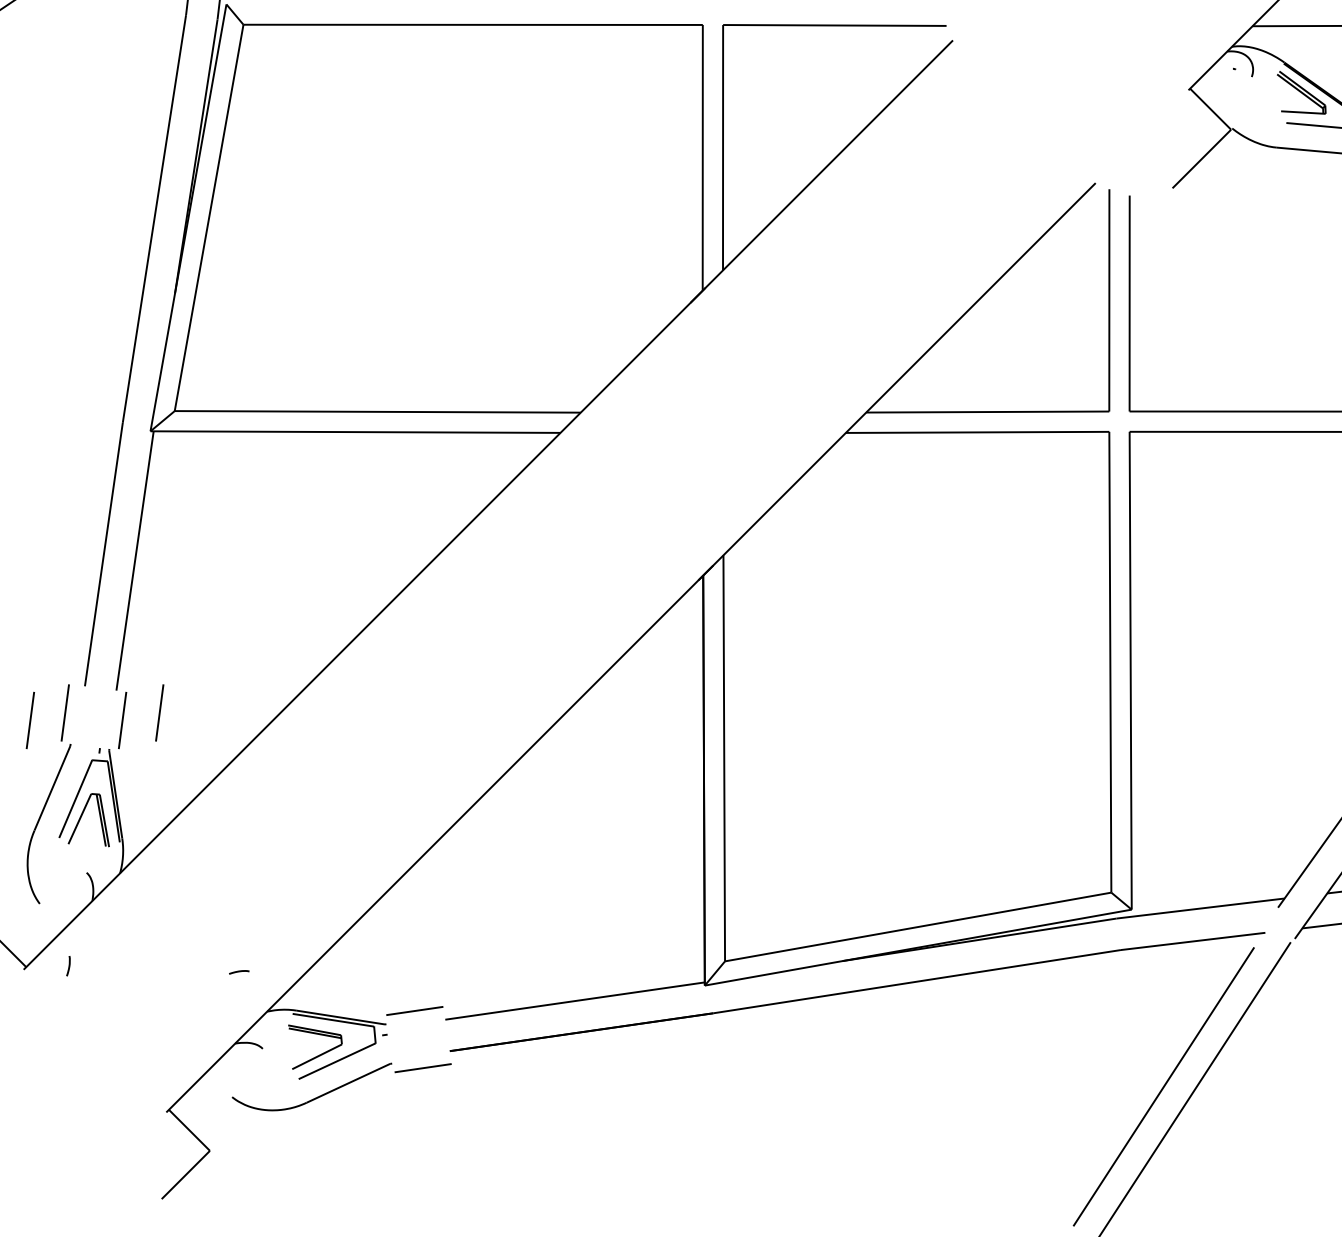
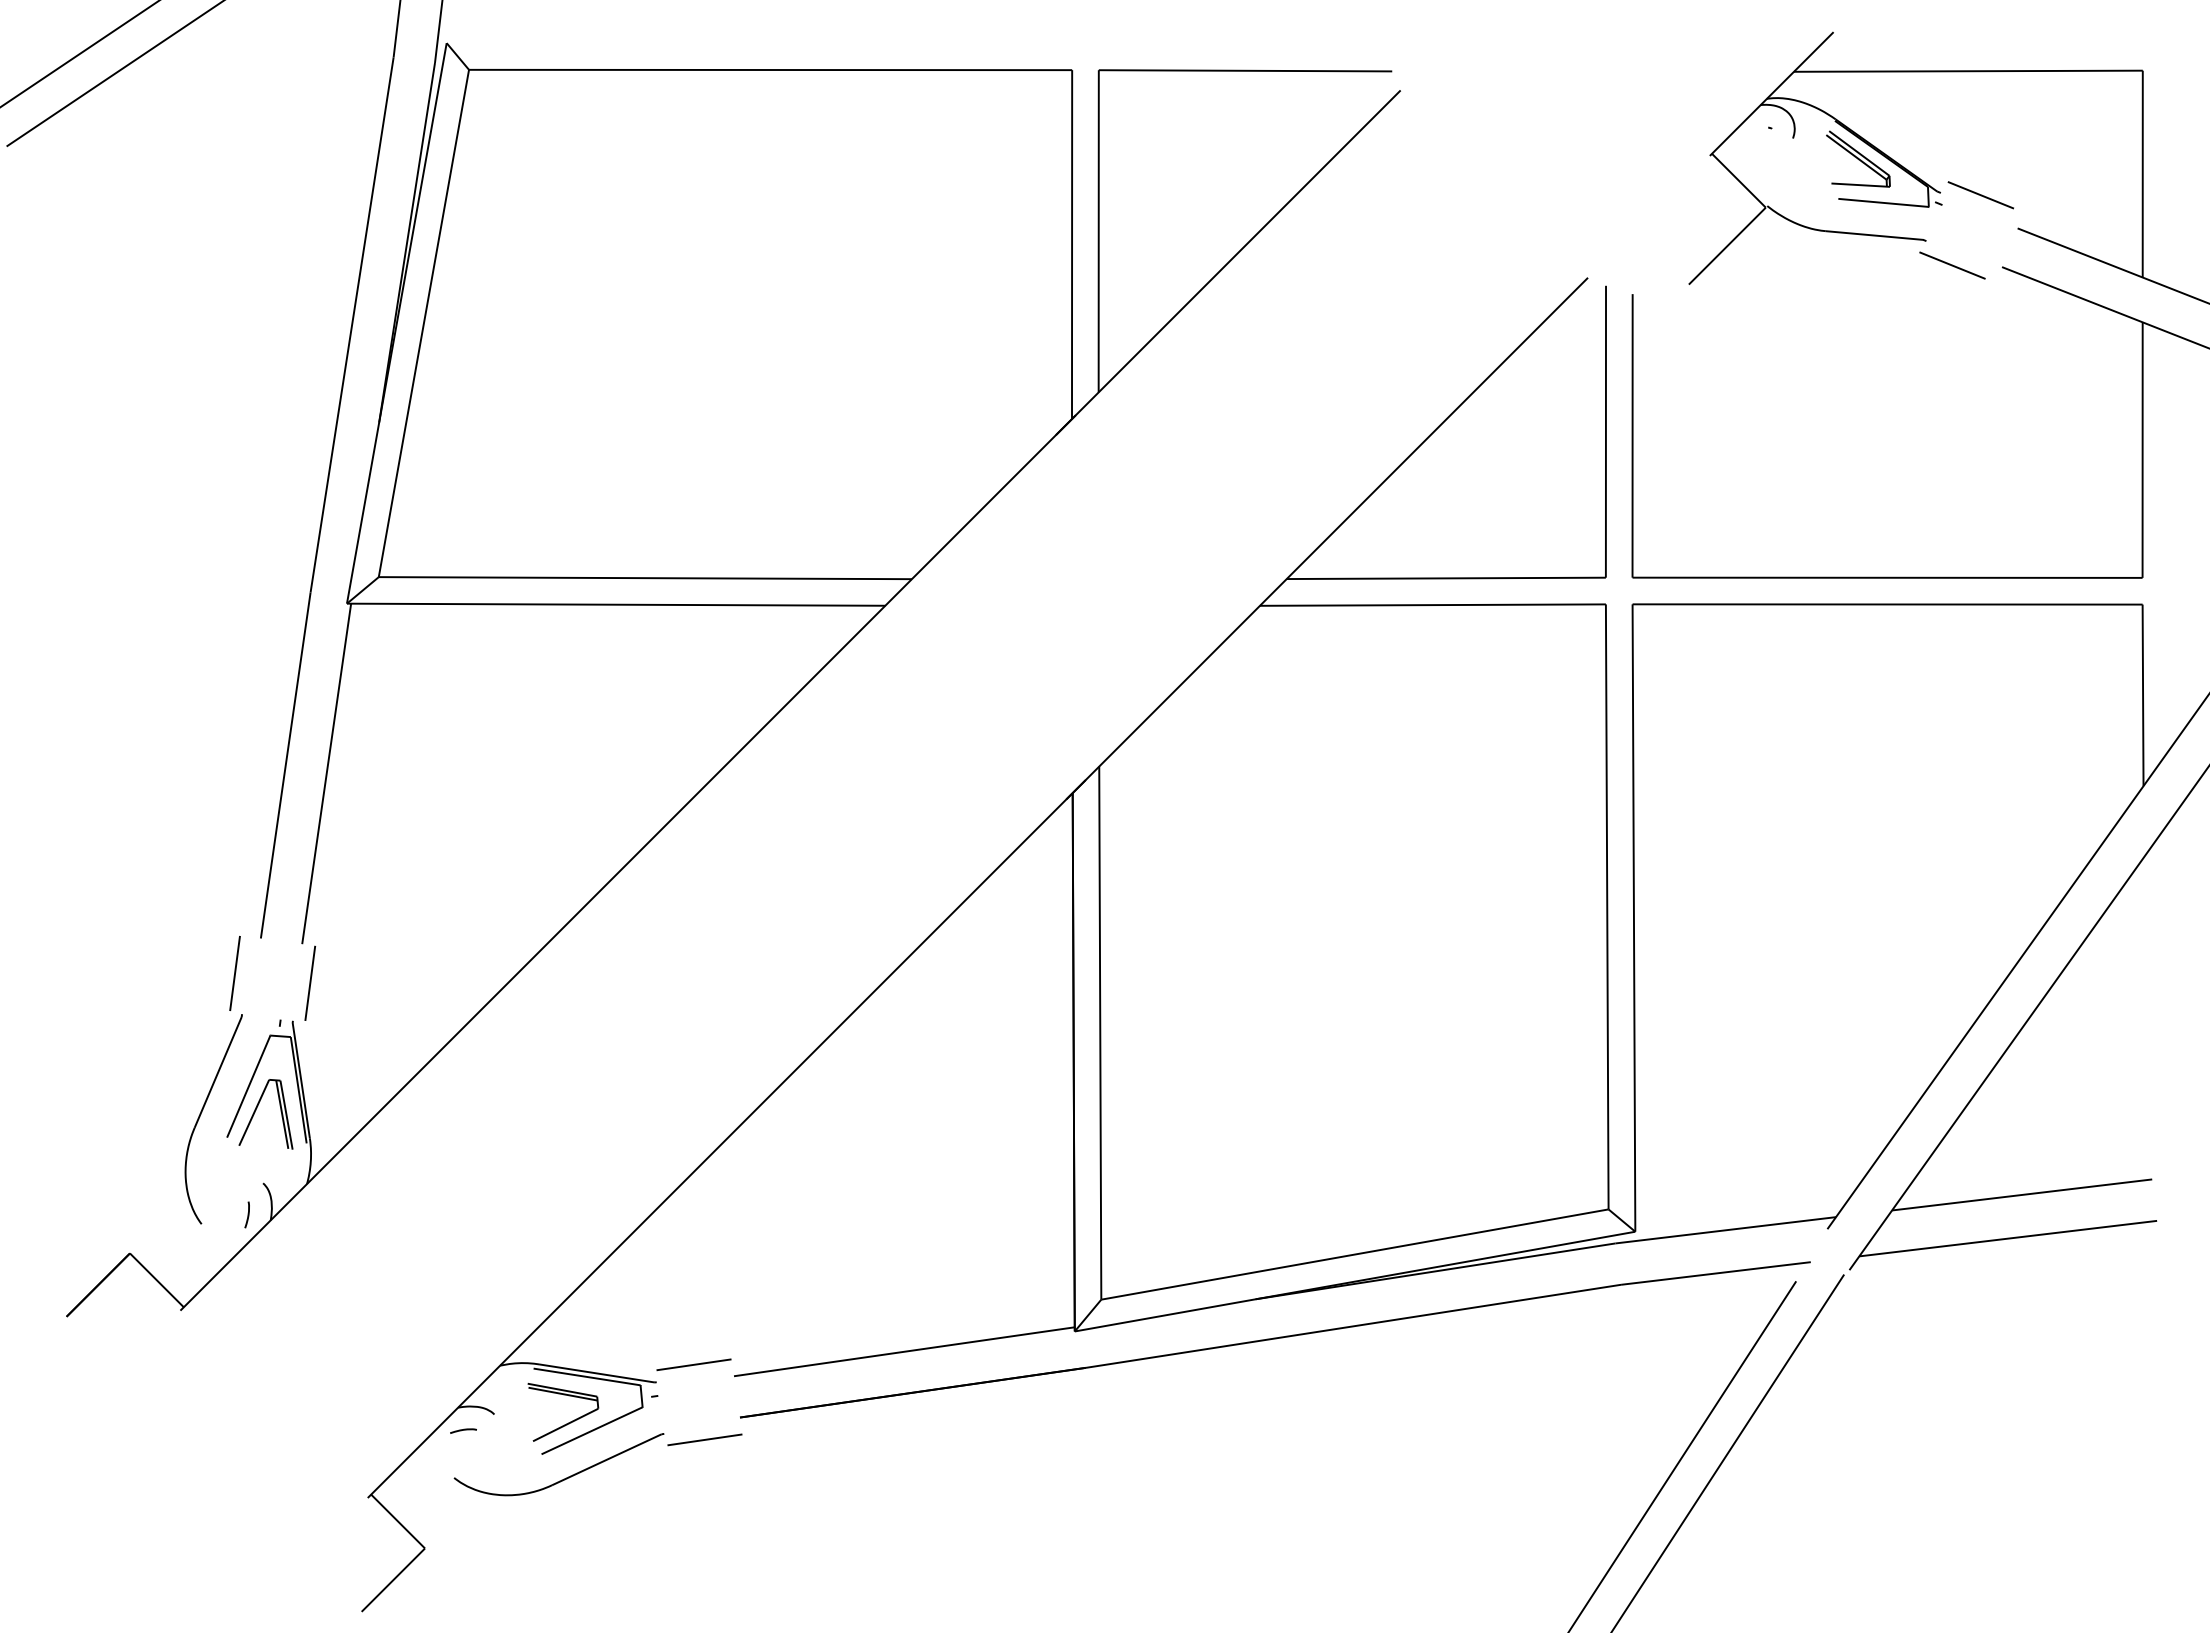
line: (159, 712) -> (358, 973), removed
line: (30, 719) -> (189, 982), removed
curve: (68, 965) -> (247, 1214), moved
line: (239, 971) -> (463, 1430), moved

